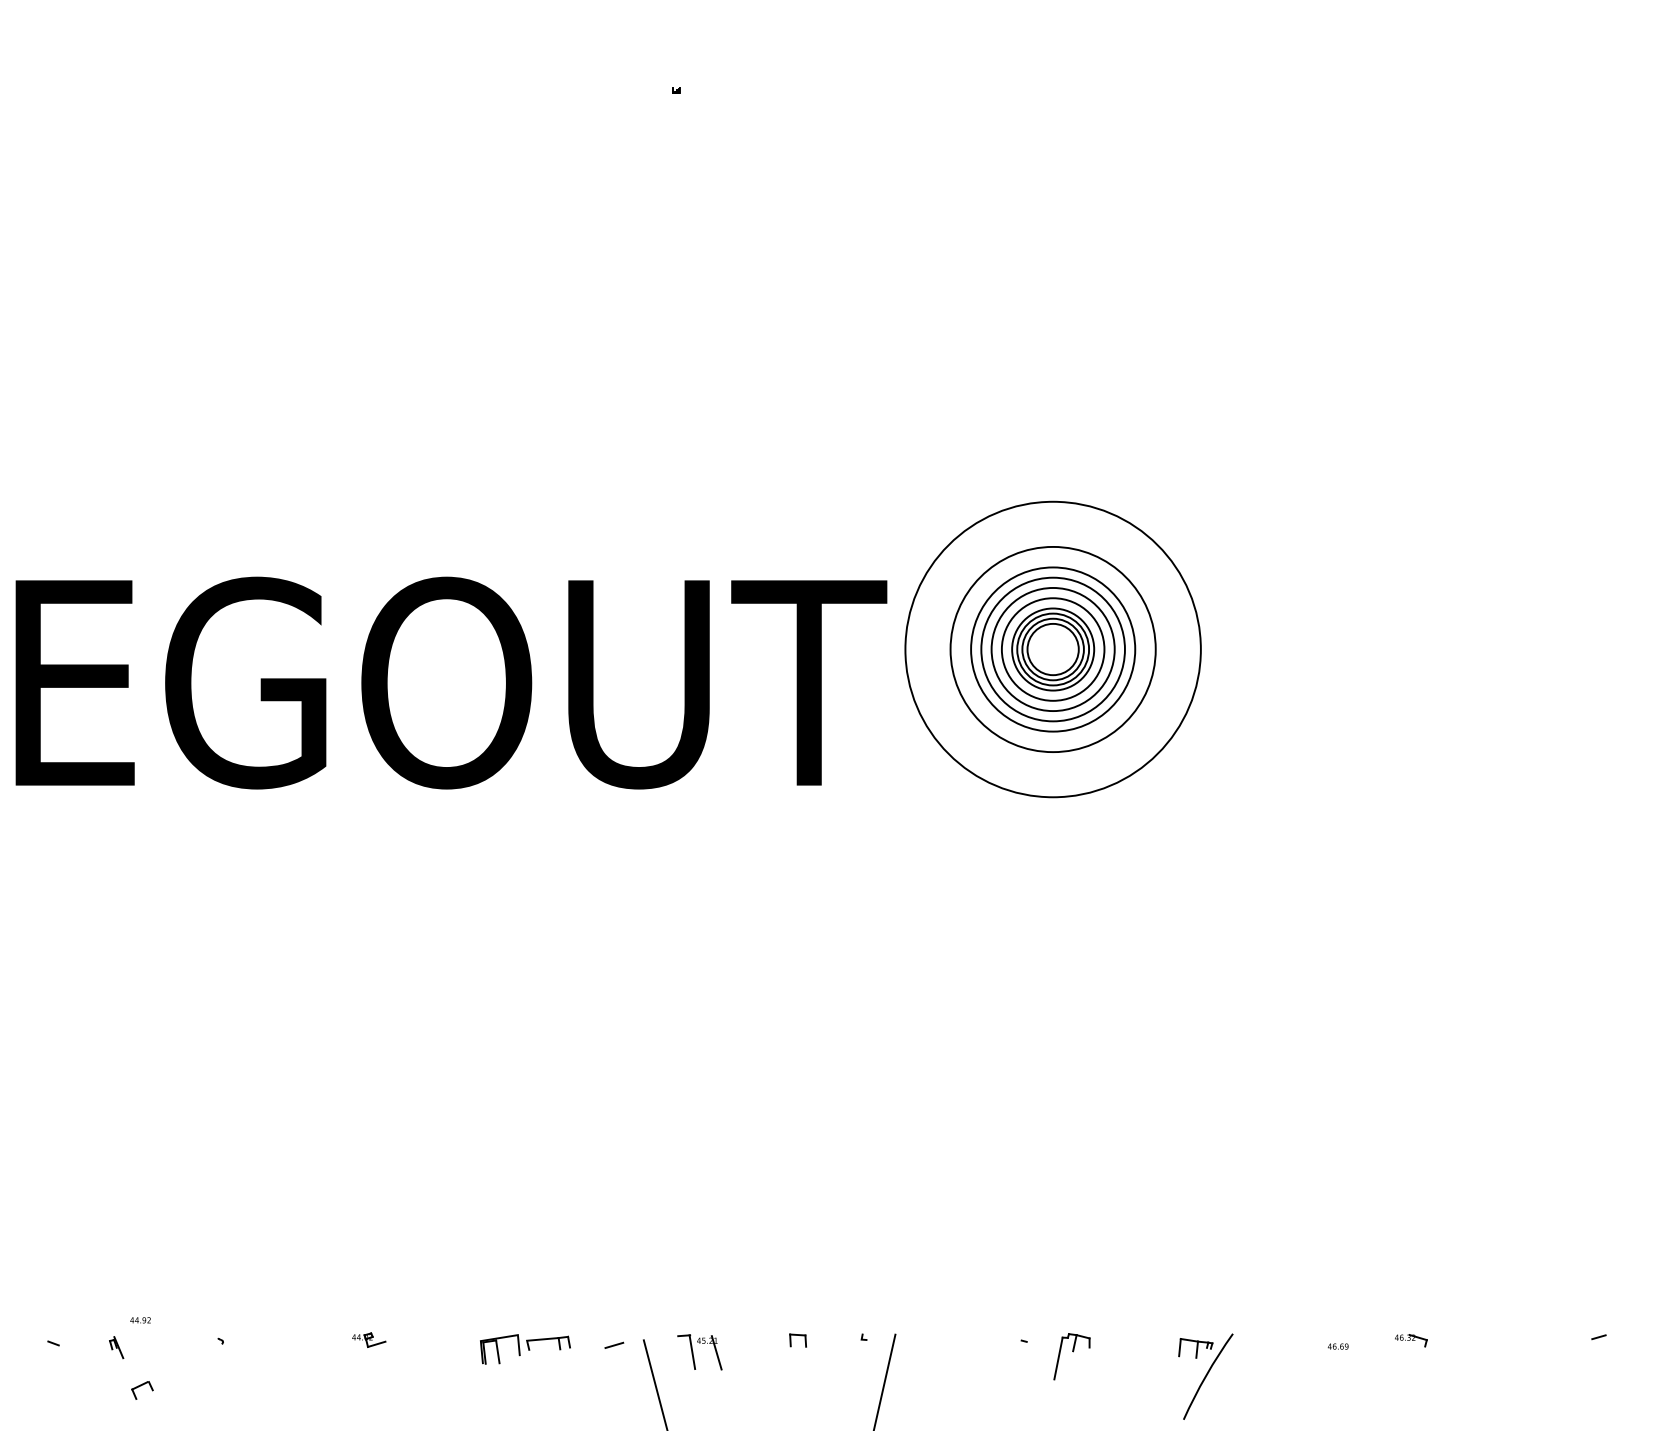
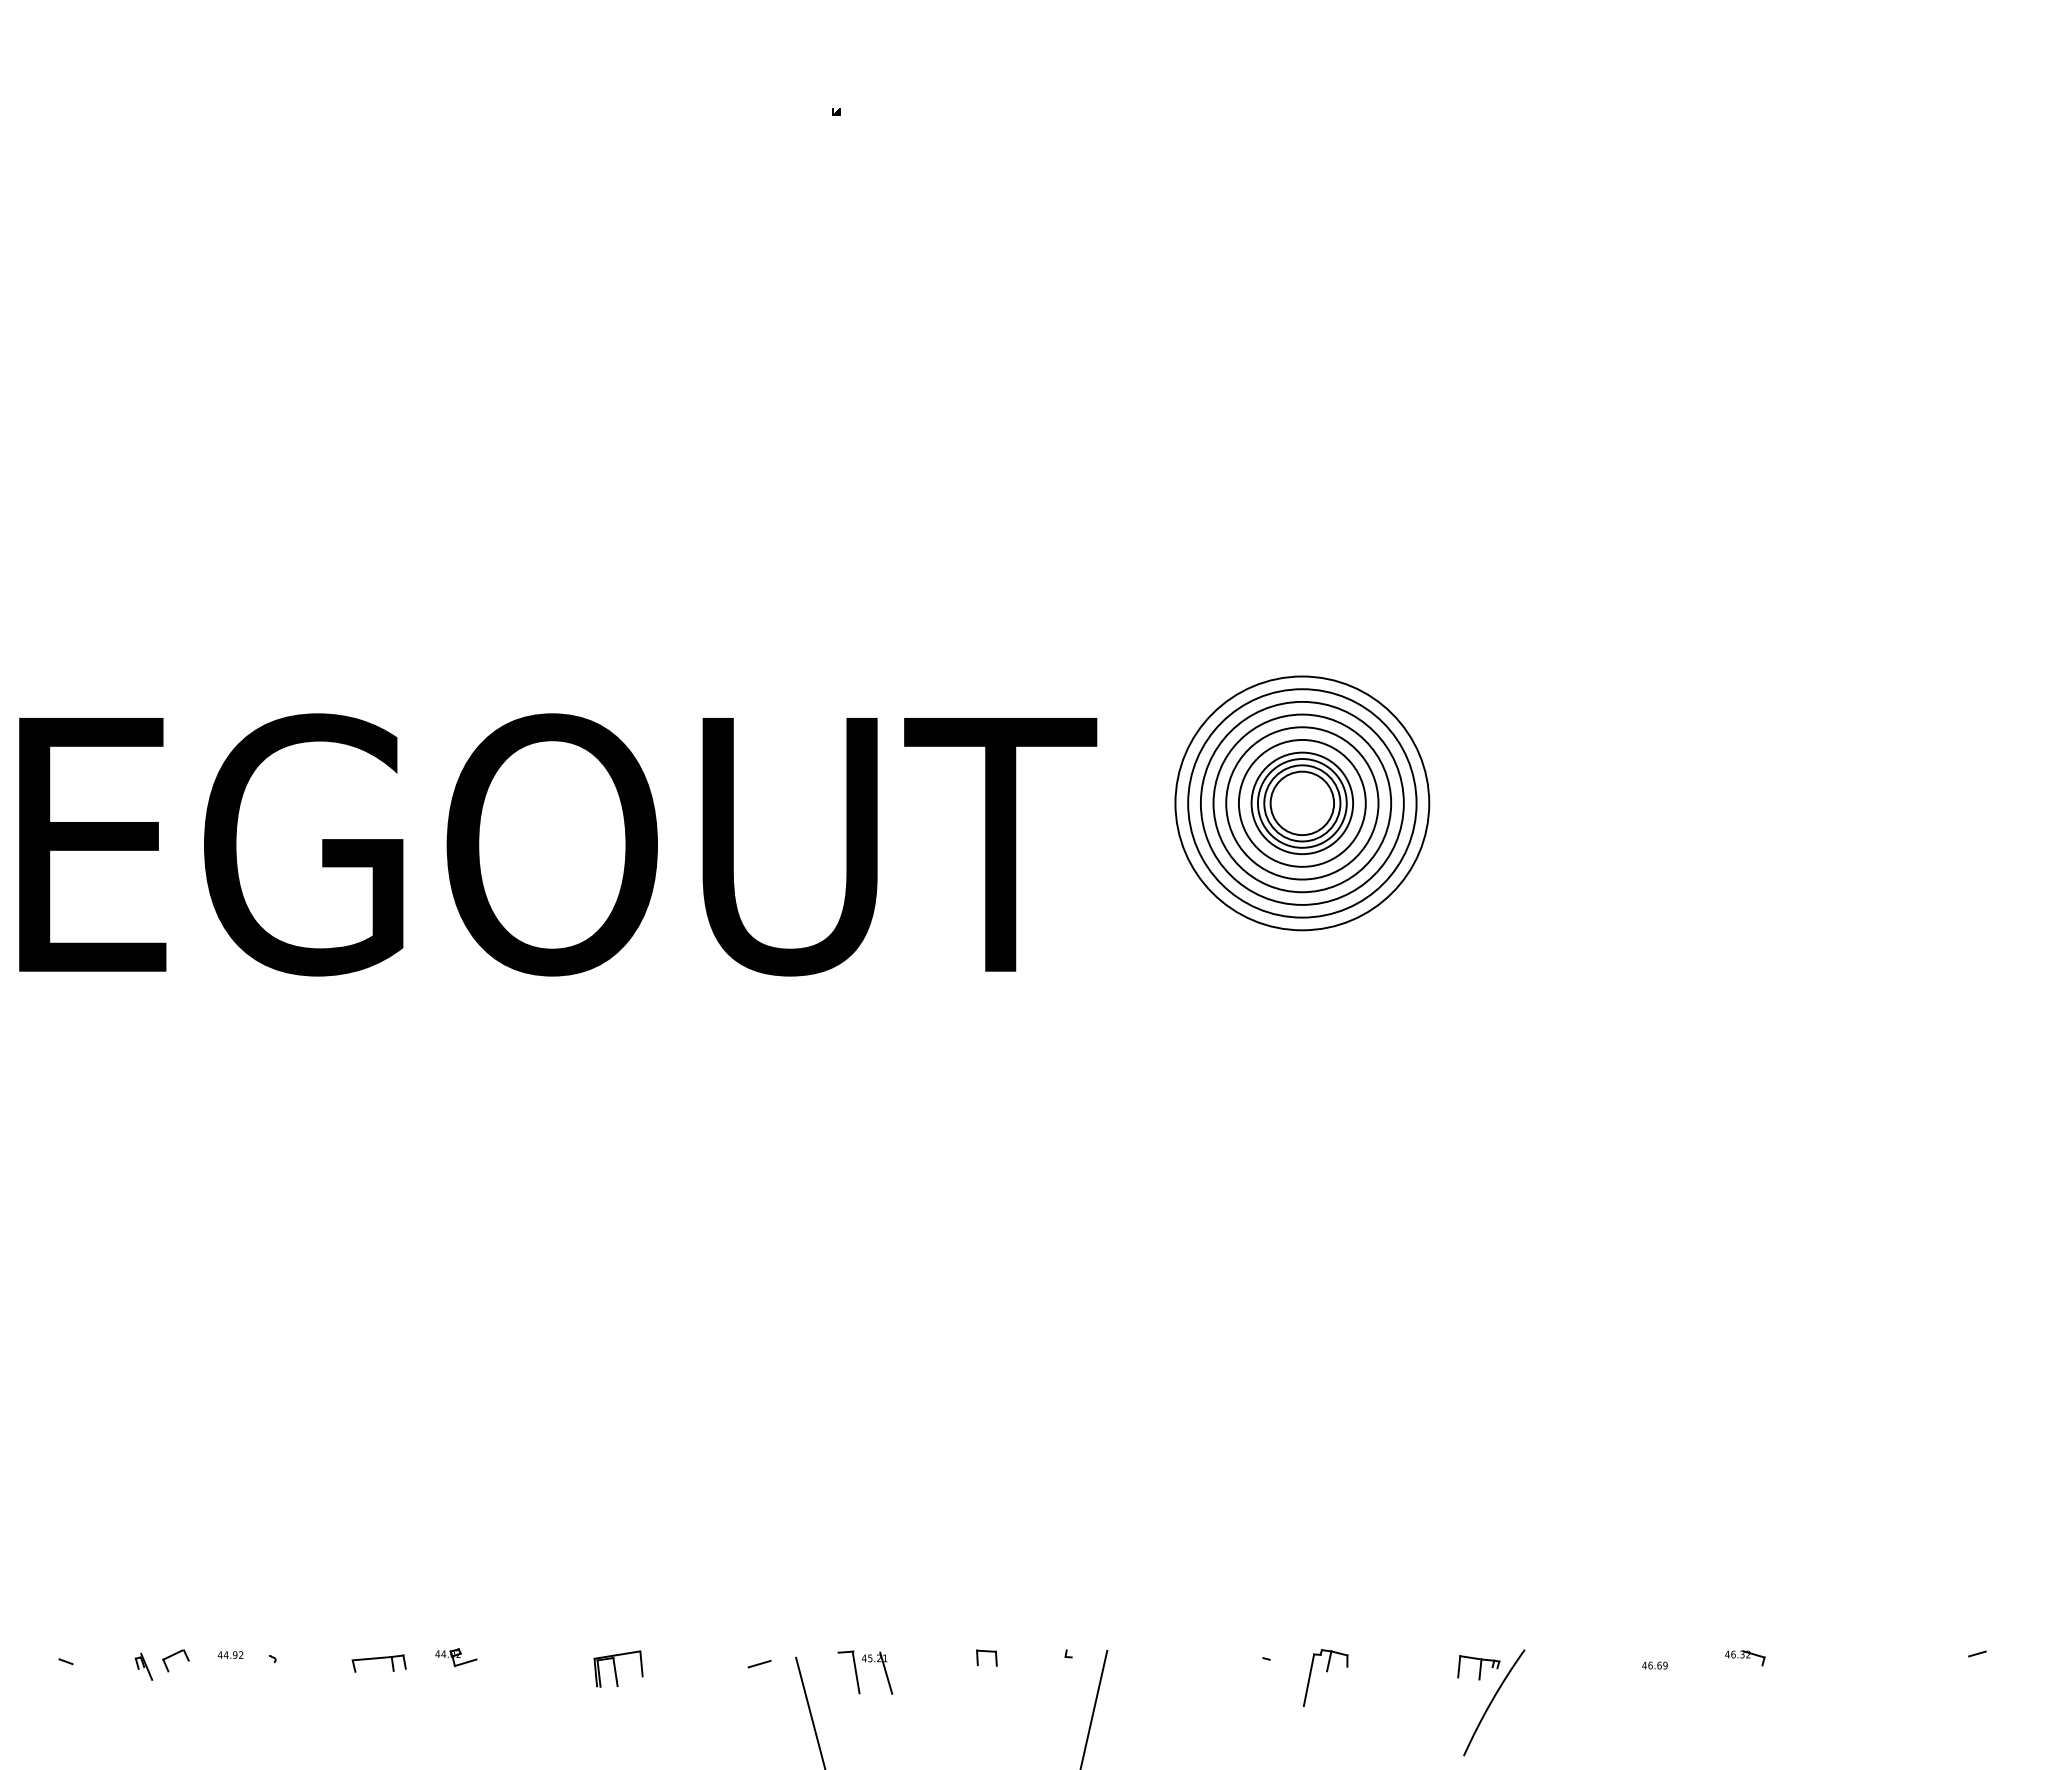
circle: (1053, 649) -> (1302, 803), size x0.62
text: (140, 1319) -> (230, 1654), moved
part: (547, 1343) -> (378, 1663), moved
part: (142, 1390) -> (175, 1660), moved

